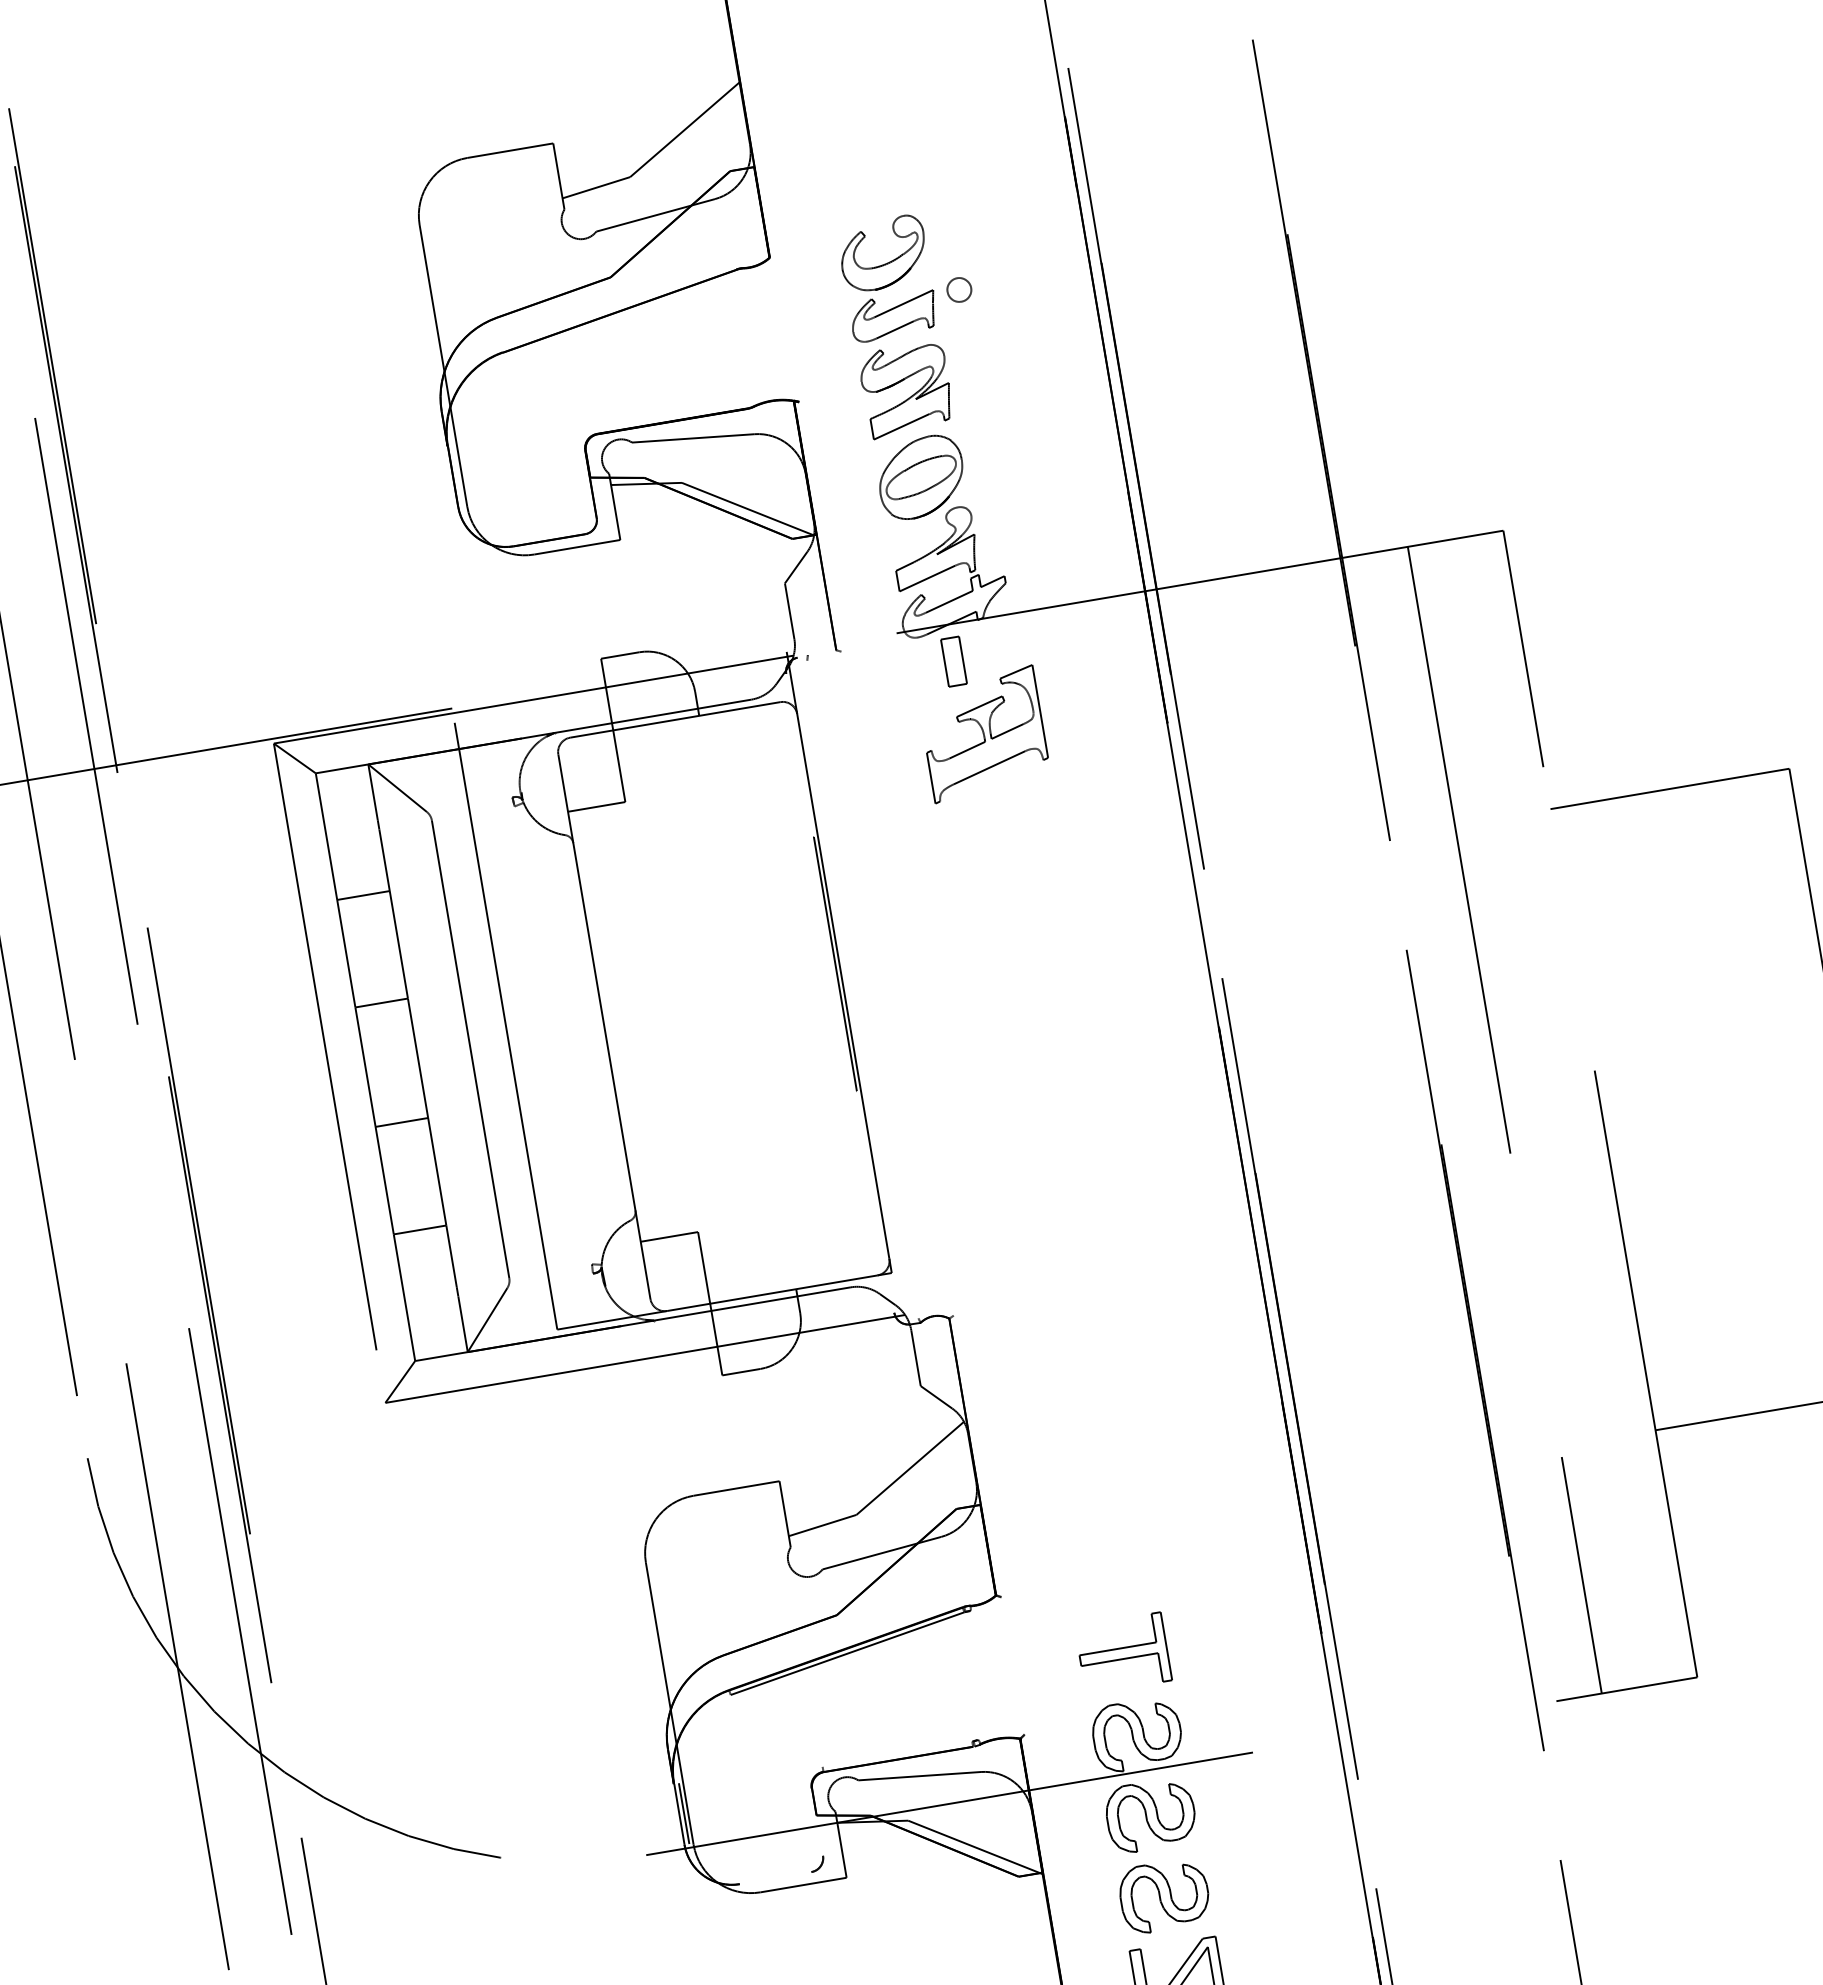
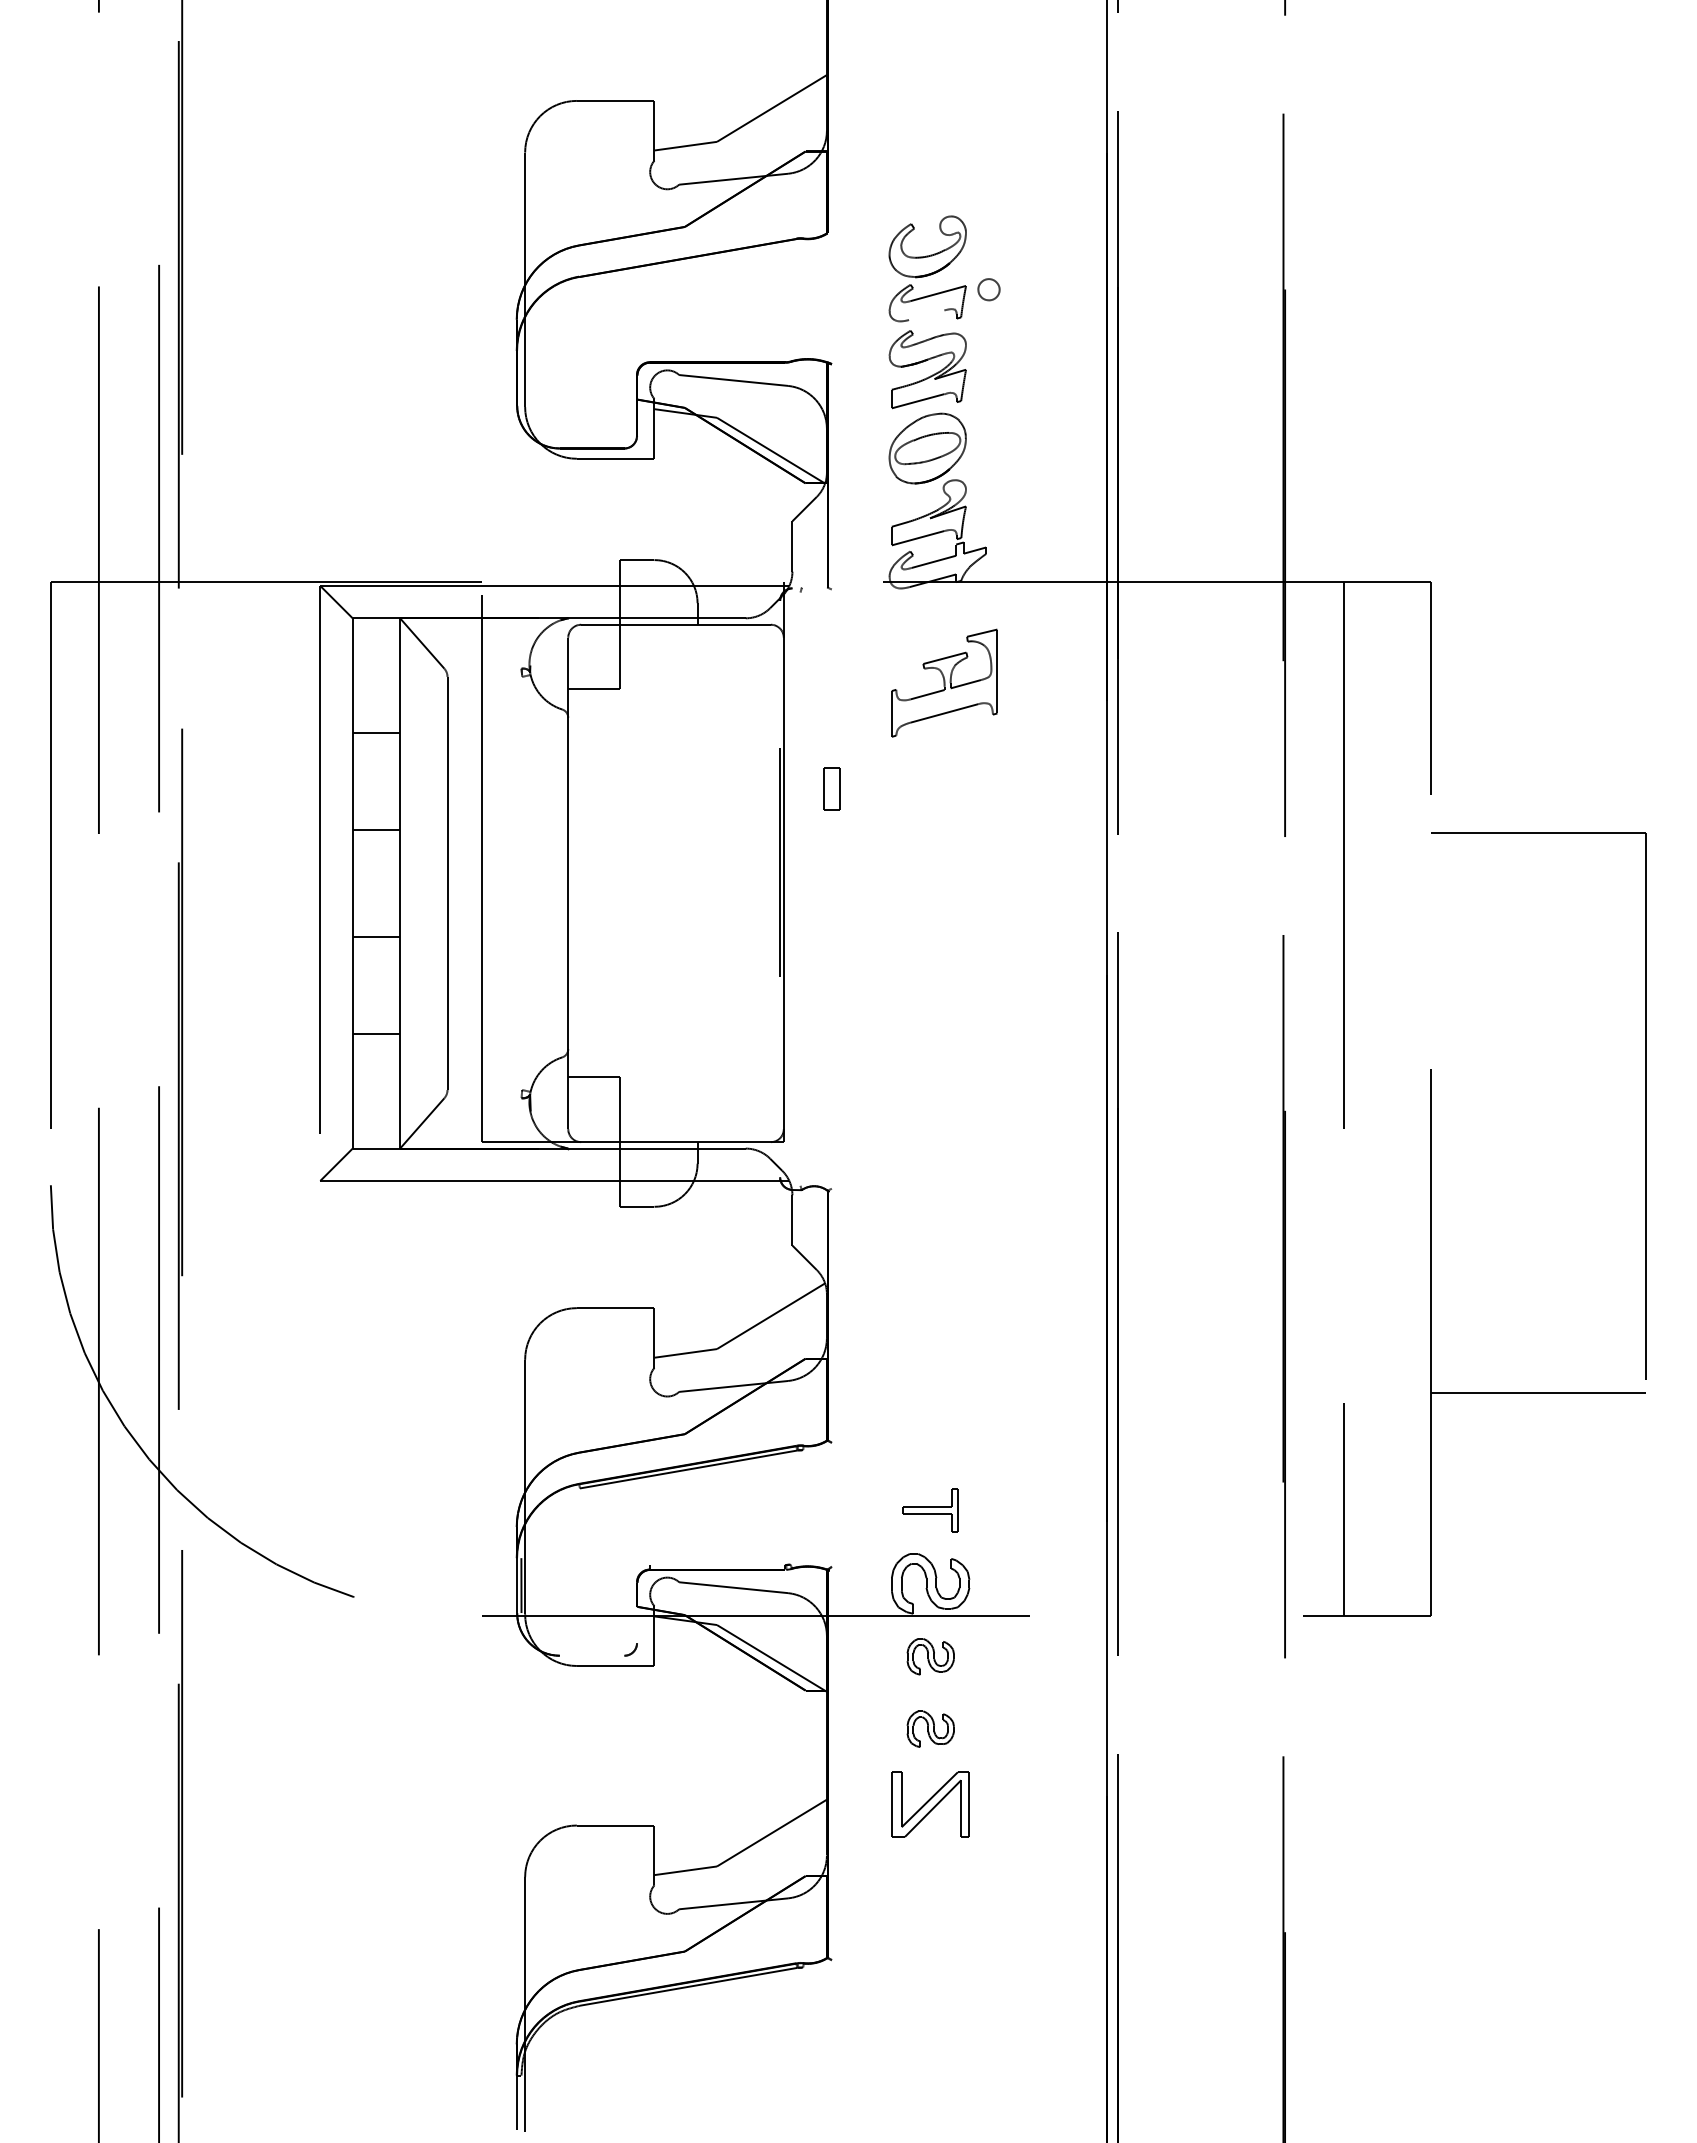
line: (894, 330) -> (926, 315), removed
part: (953, 661) -> (831, 788), moved
part: (1123, 1653) -> (930, 1510), size x0.7
part: (1150, 1815) -> (930, 1656), size x0.6
part: (1164, 1895) -> (930, 1728), size x0.6

